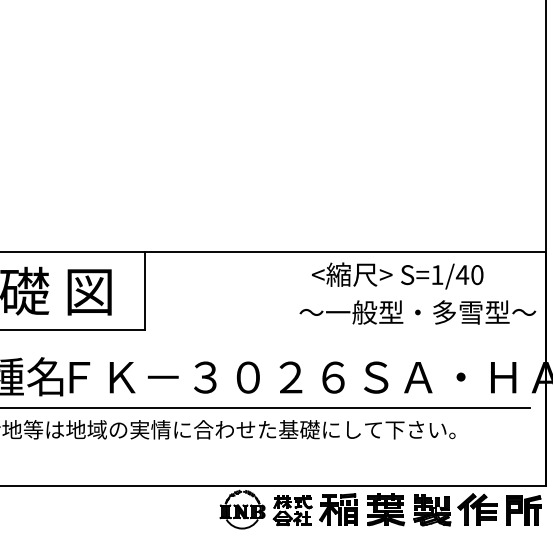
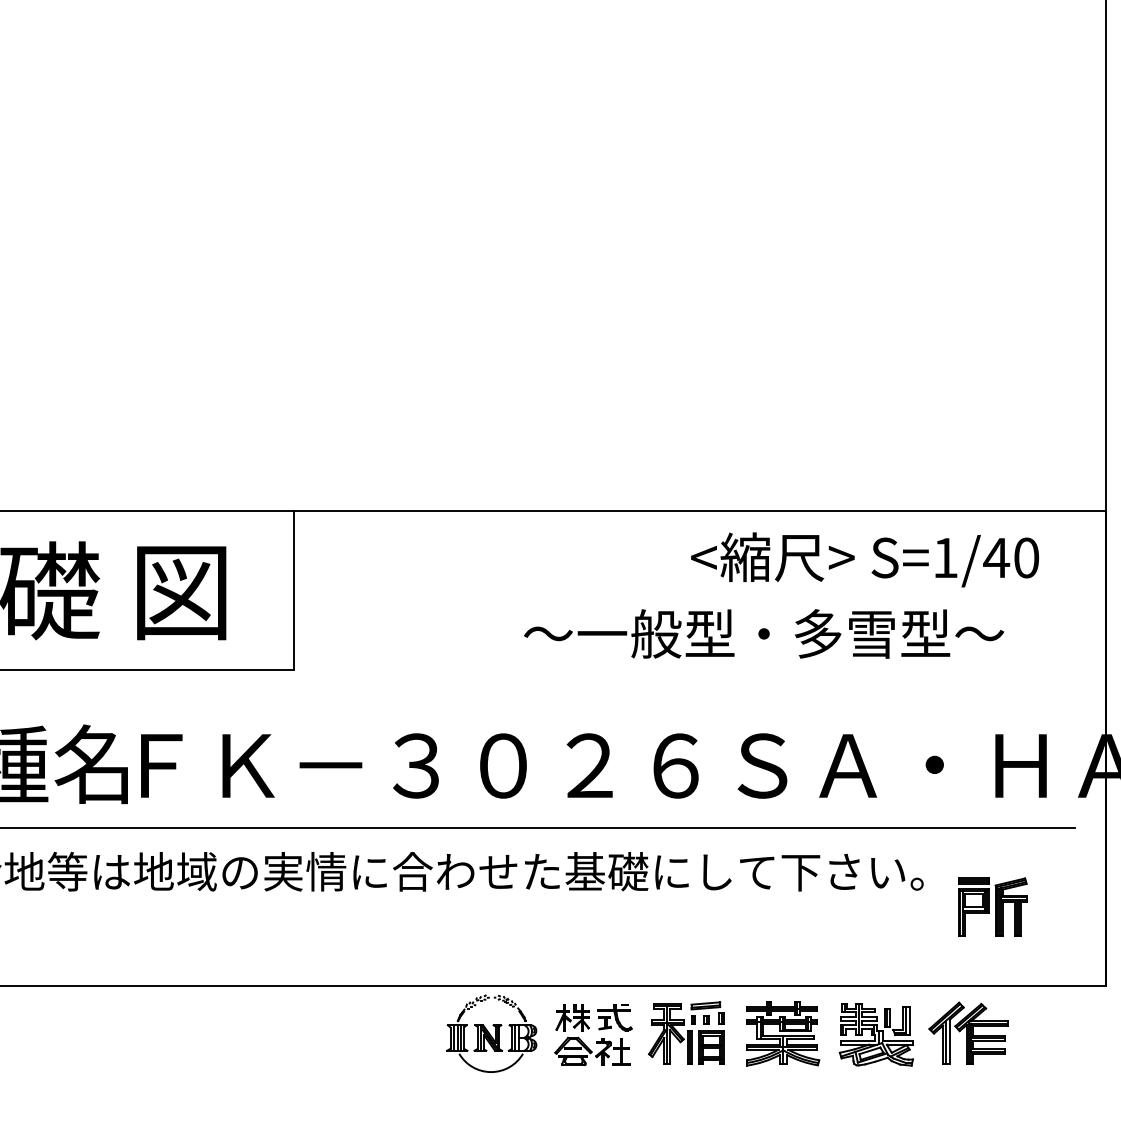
text: (397, 275) -> (864, 558), moved
text: (417, 312) -> (763, 633), moved
part: (523, 510) -> (992, 907), moved

